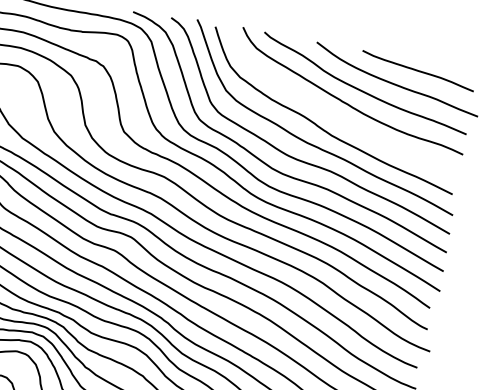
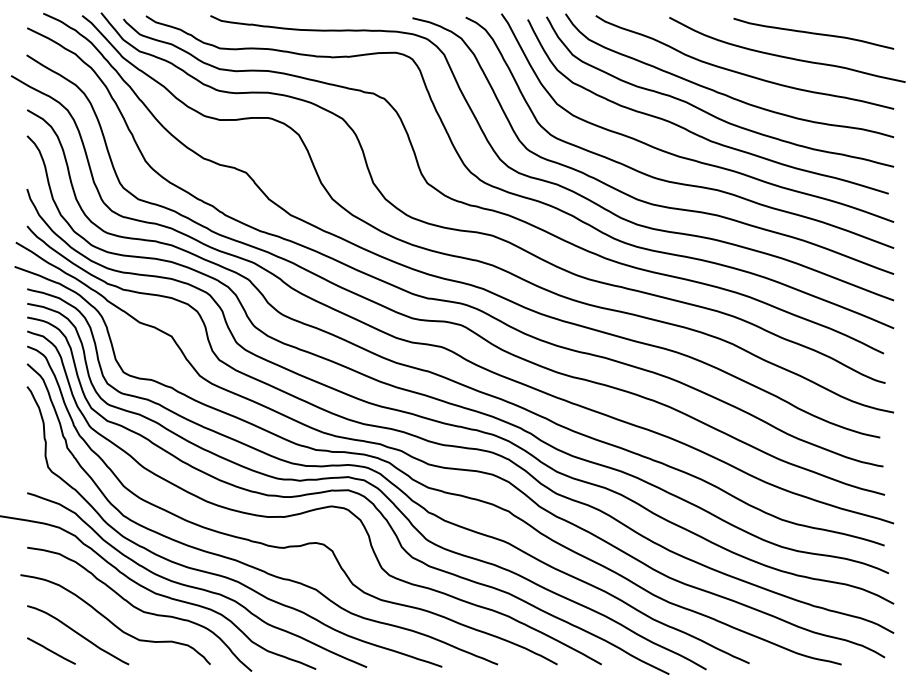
curve: (334, 115) -> (710, 113), added

